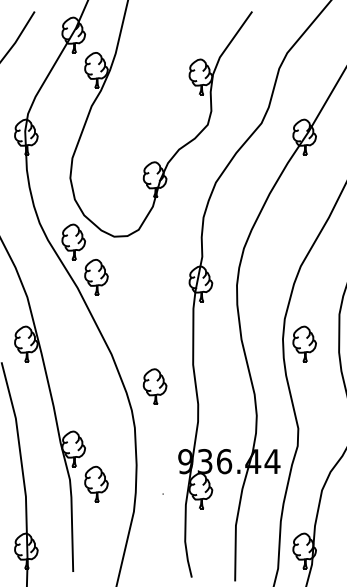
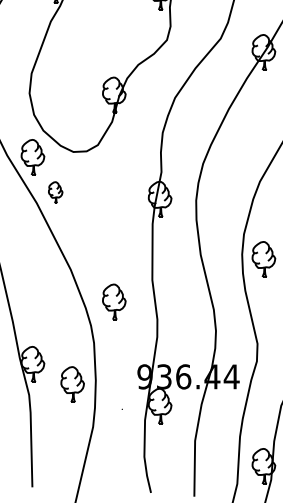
part: (96, 277) -> (55, 192), size x0.6
part: (96, 483) -> (72, 383), moved

